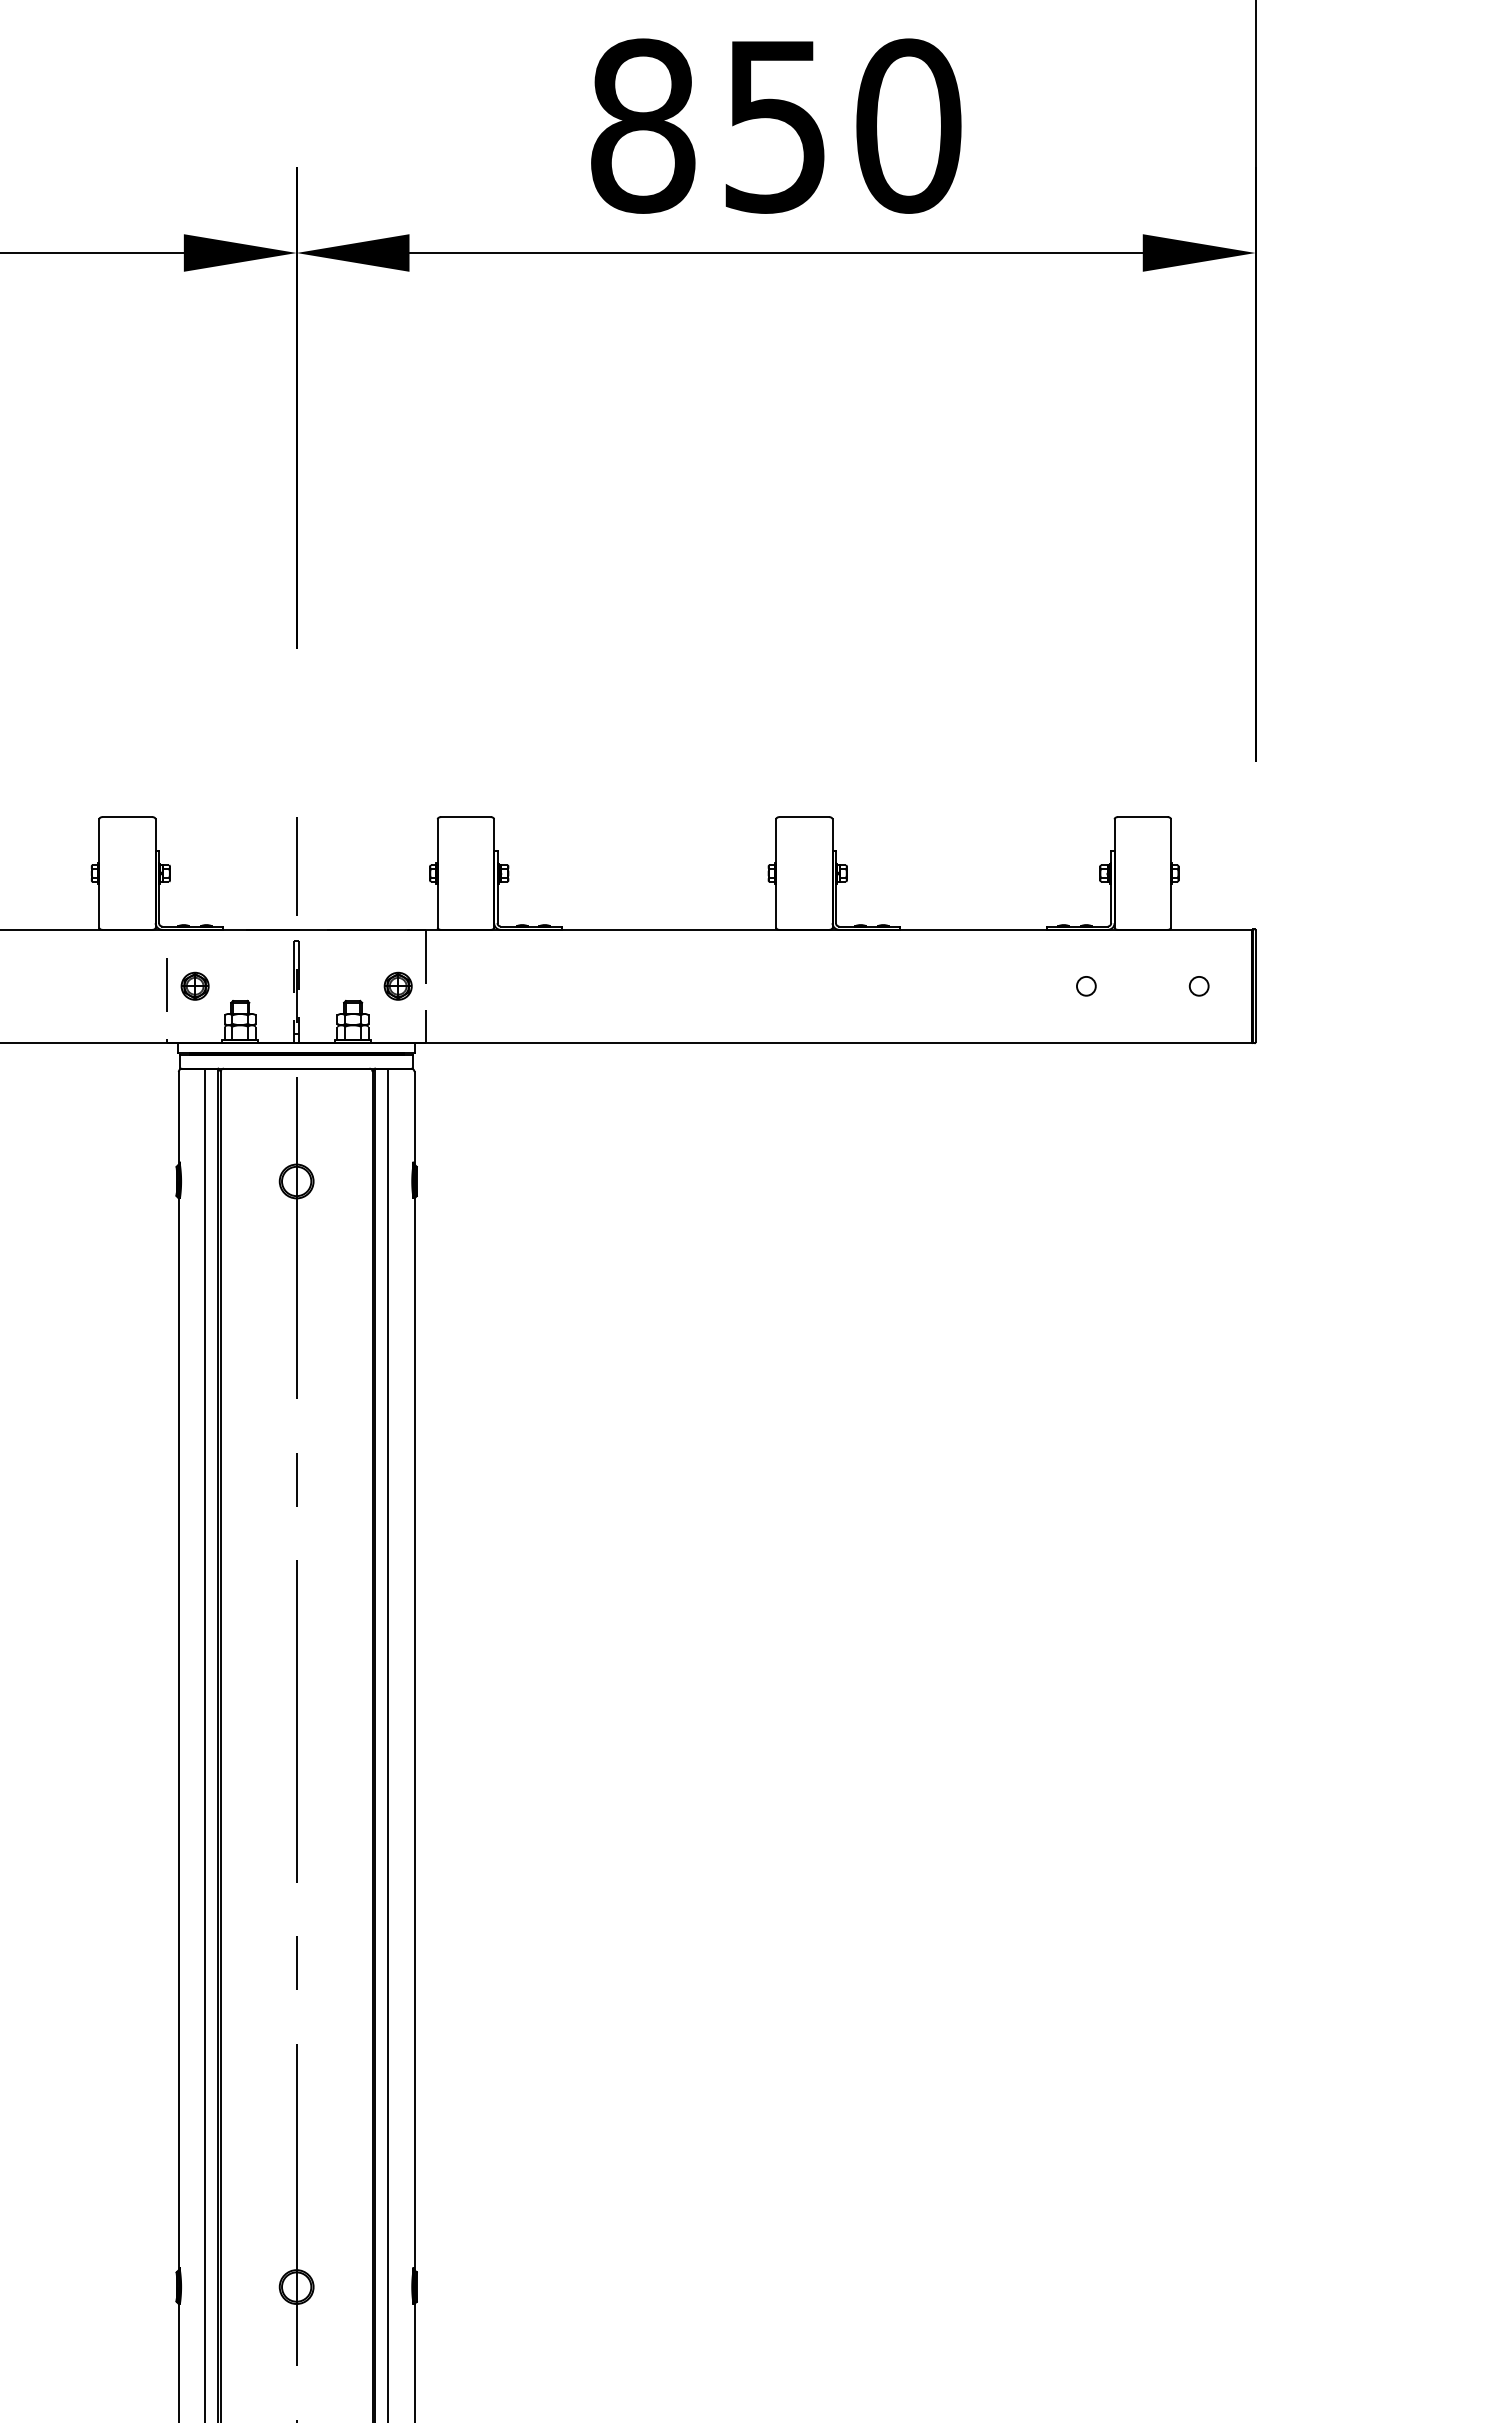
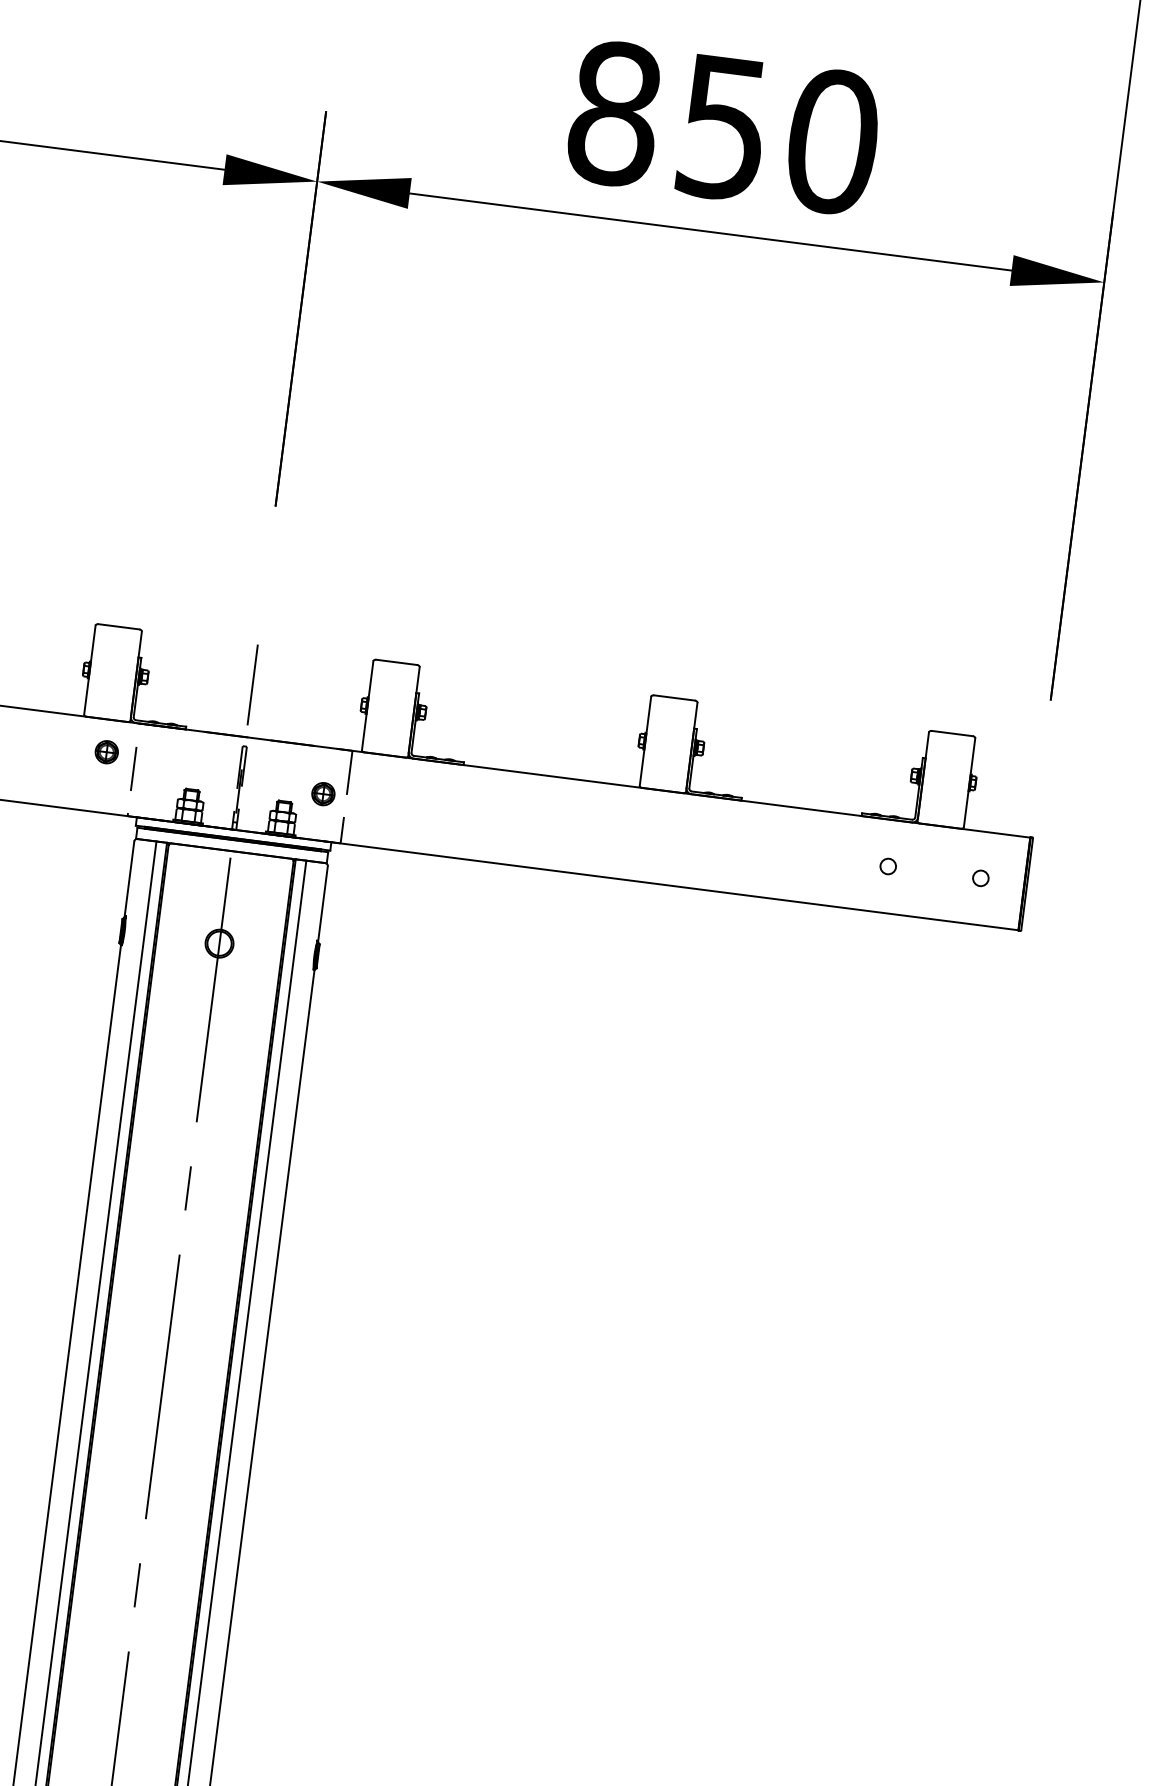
part: (194, 985) -> (106, 751), moved

